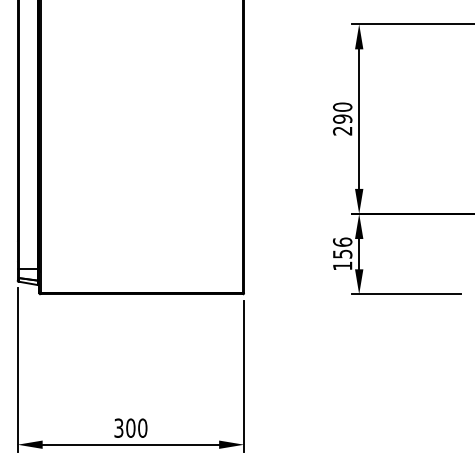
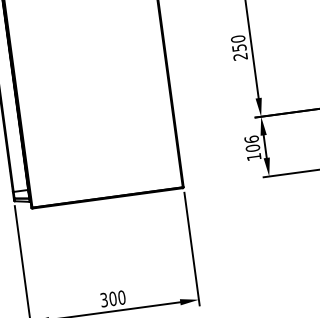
text: (342, 118) -> (239, 47), 290 -> 250
text: (342, 253) -> (252, 147), 156 -> 106

